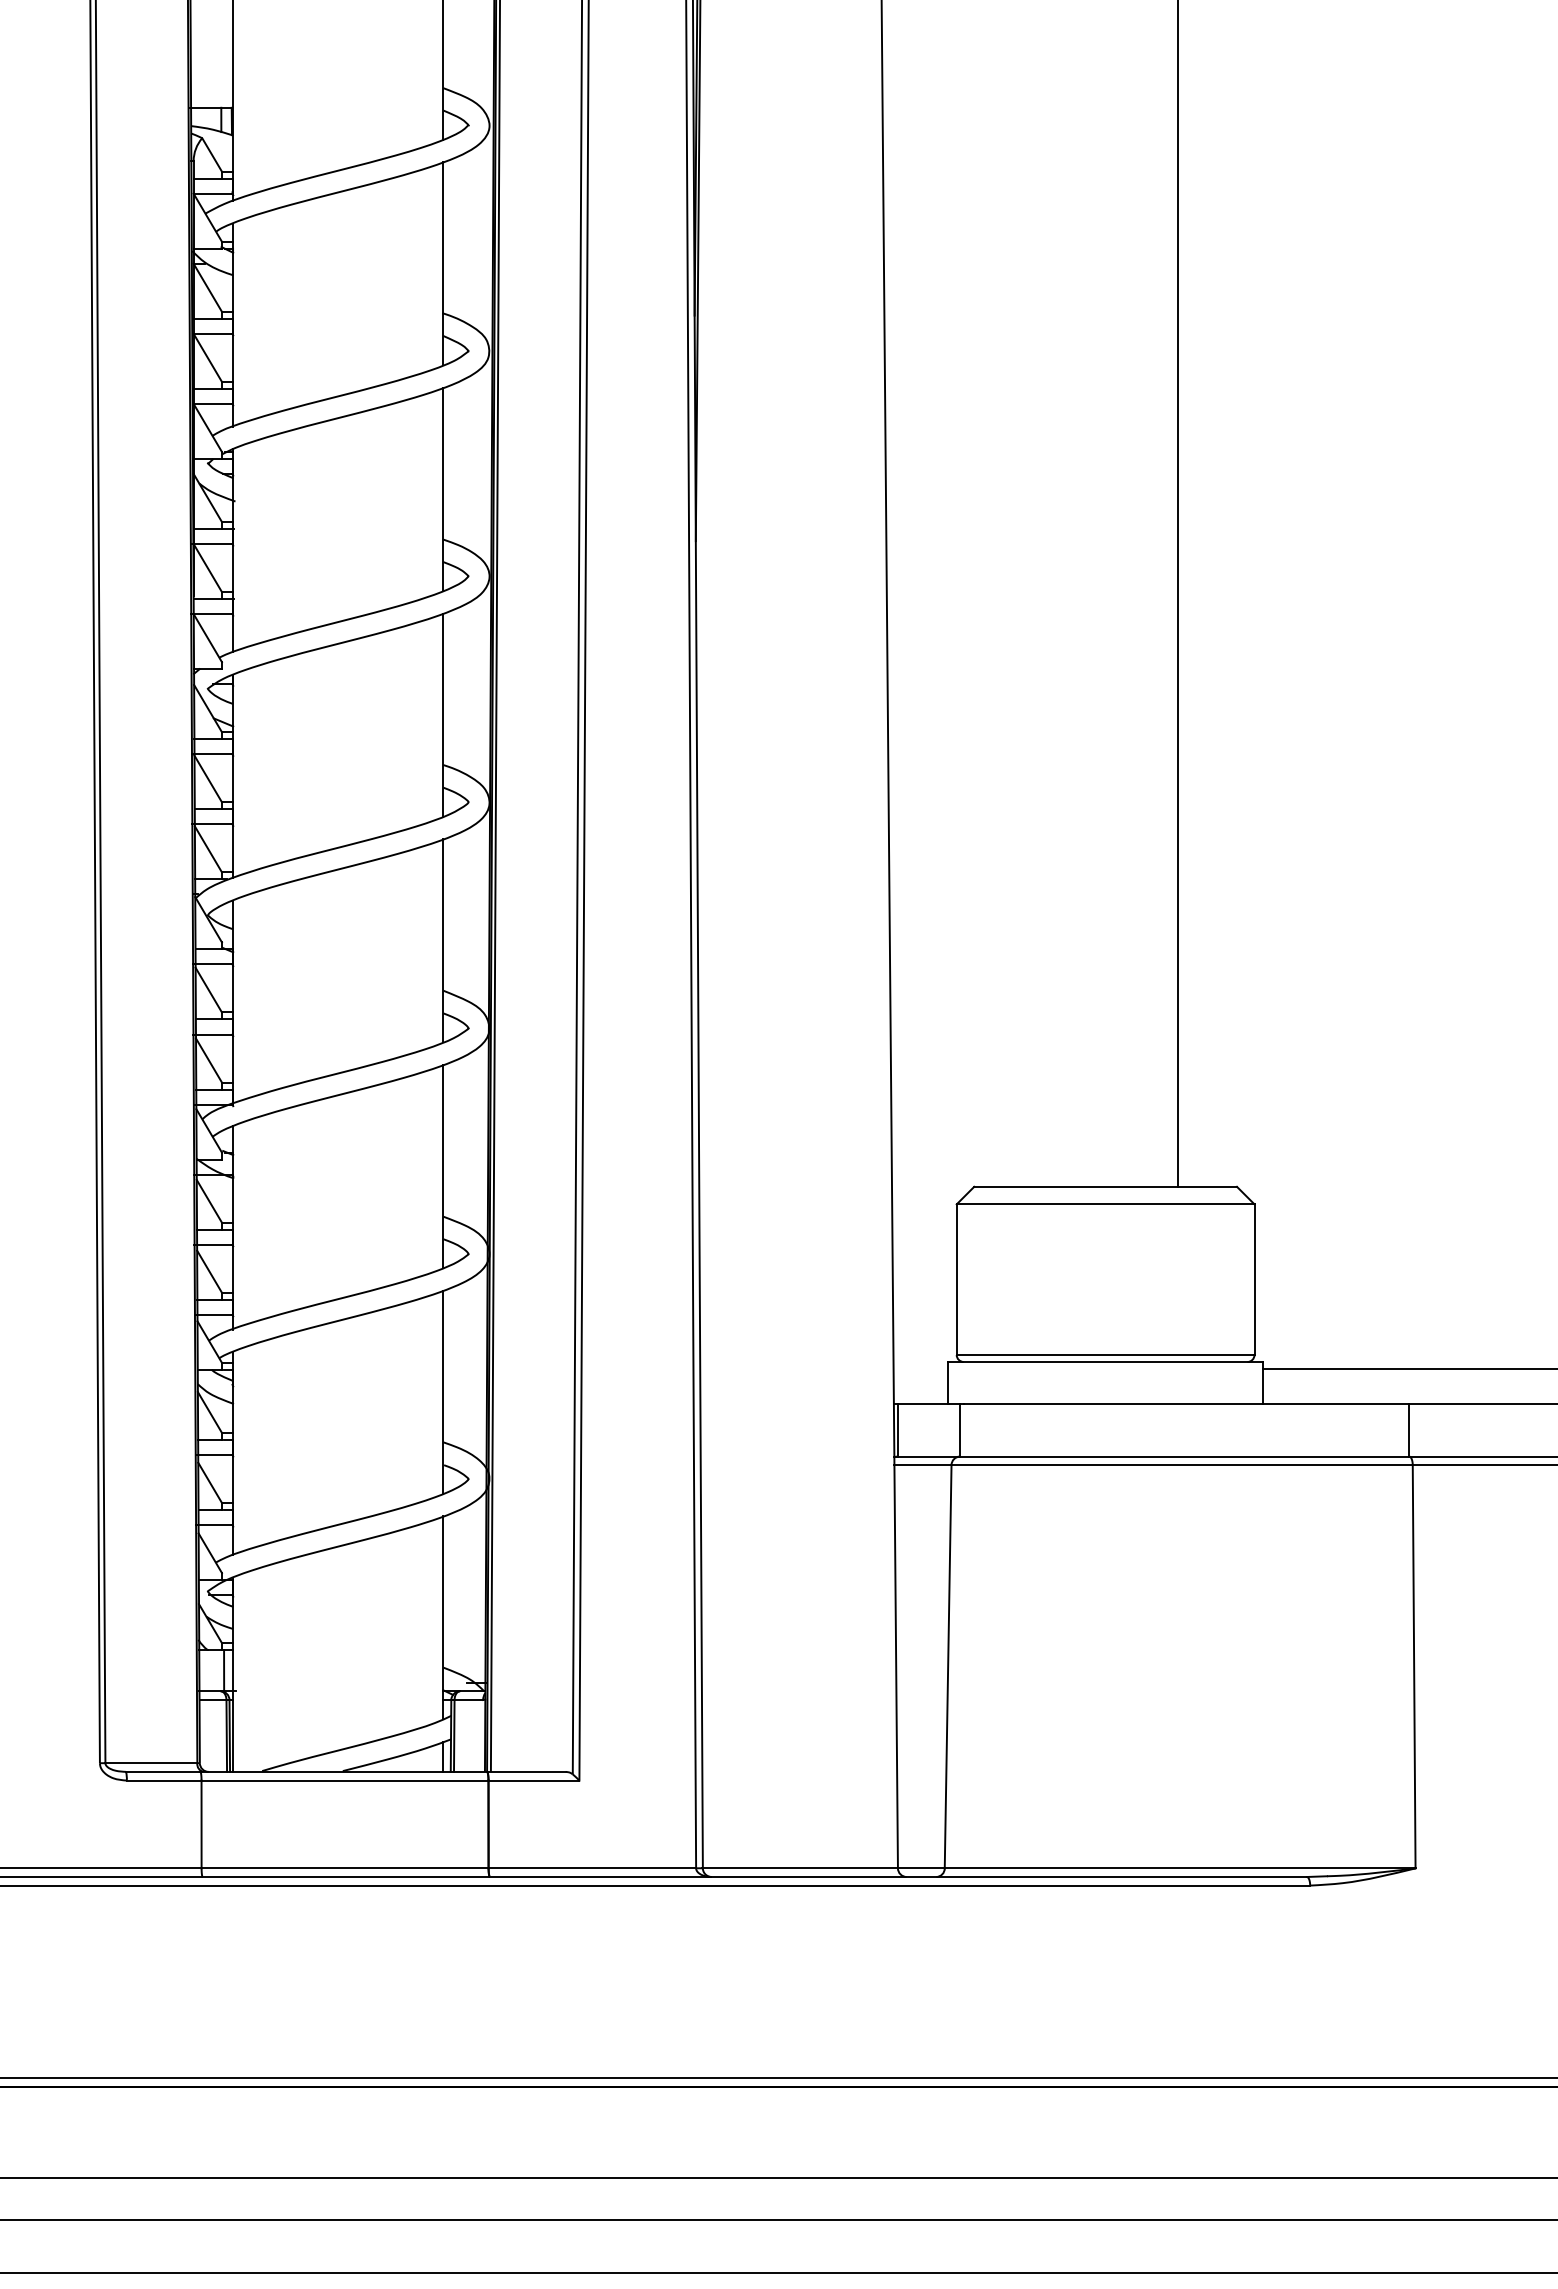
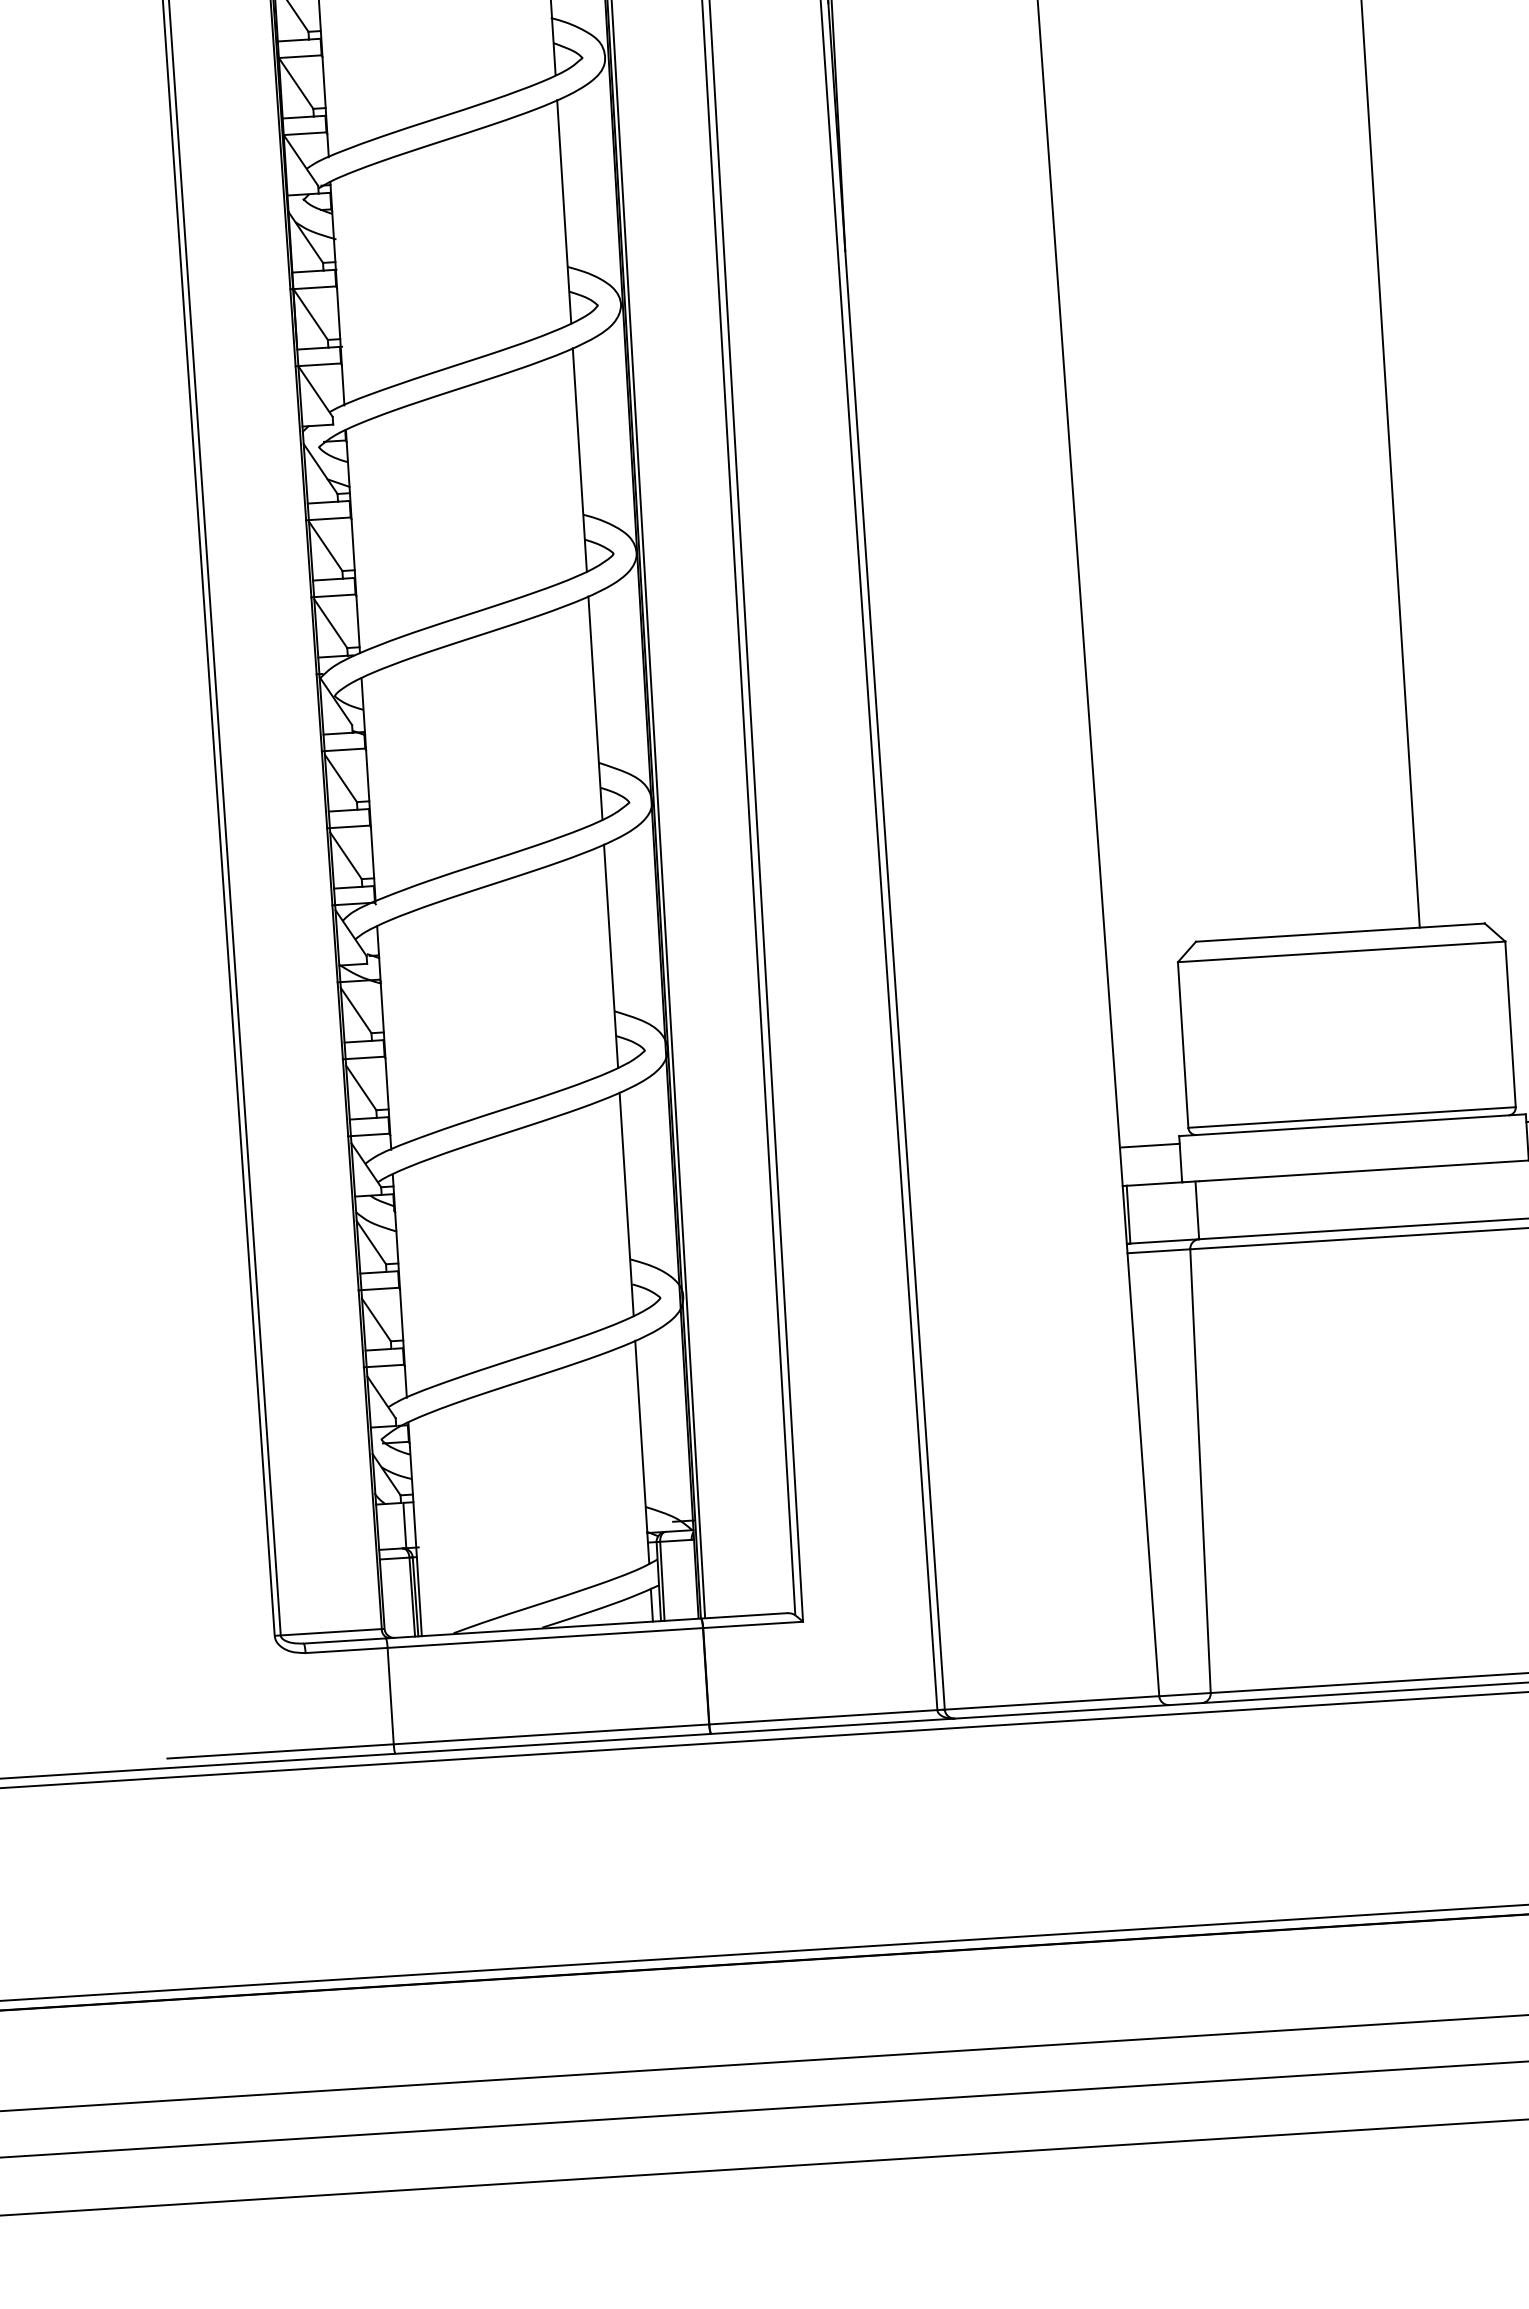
line: (920, 1369) -> (1149, 1146), added

